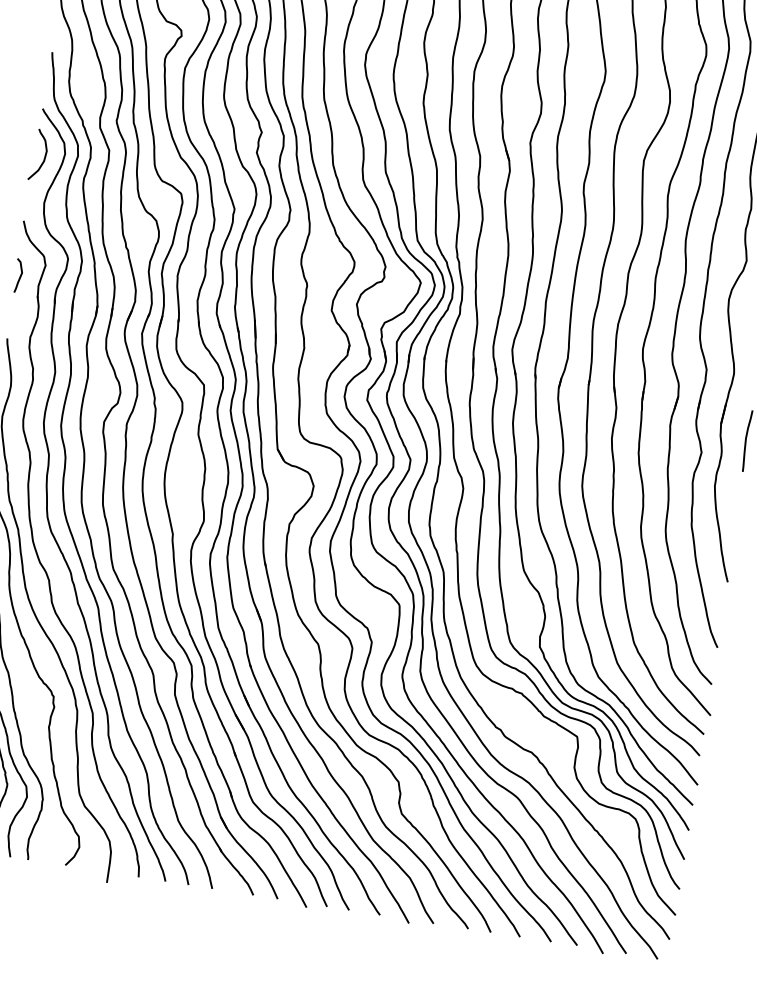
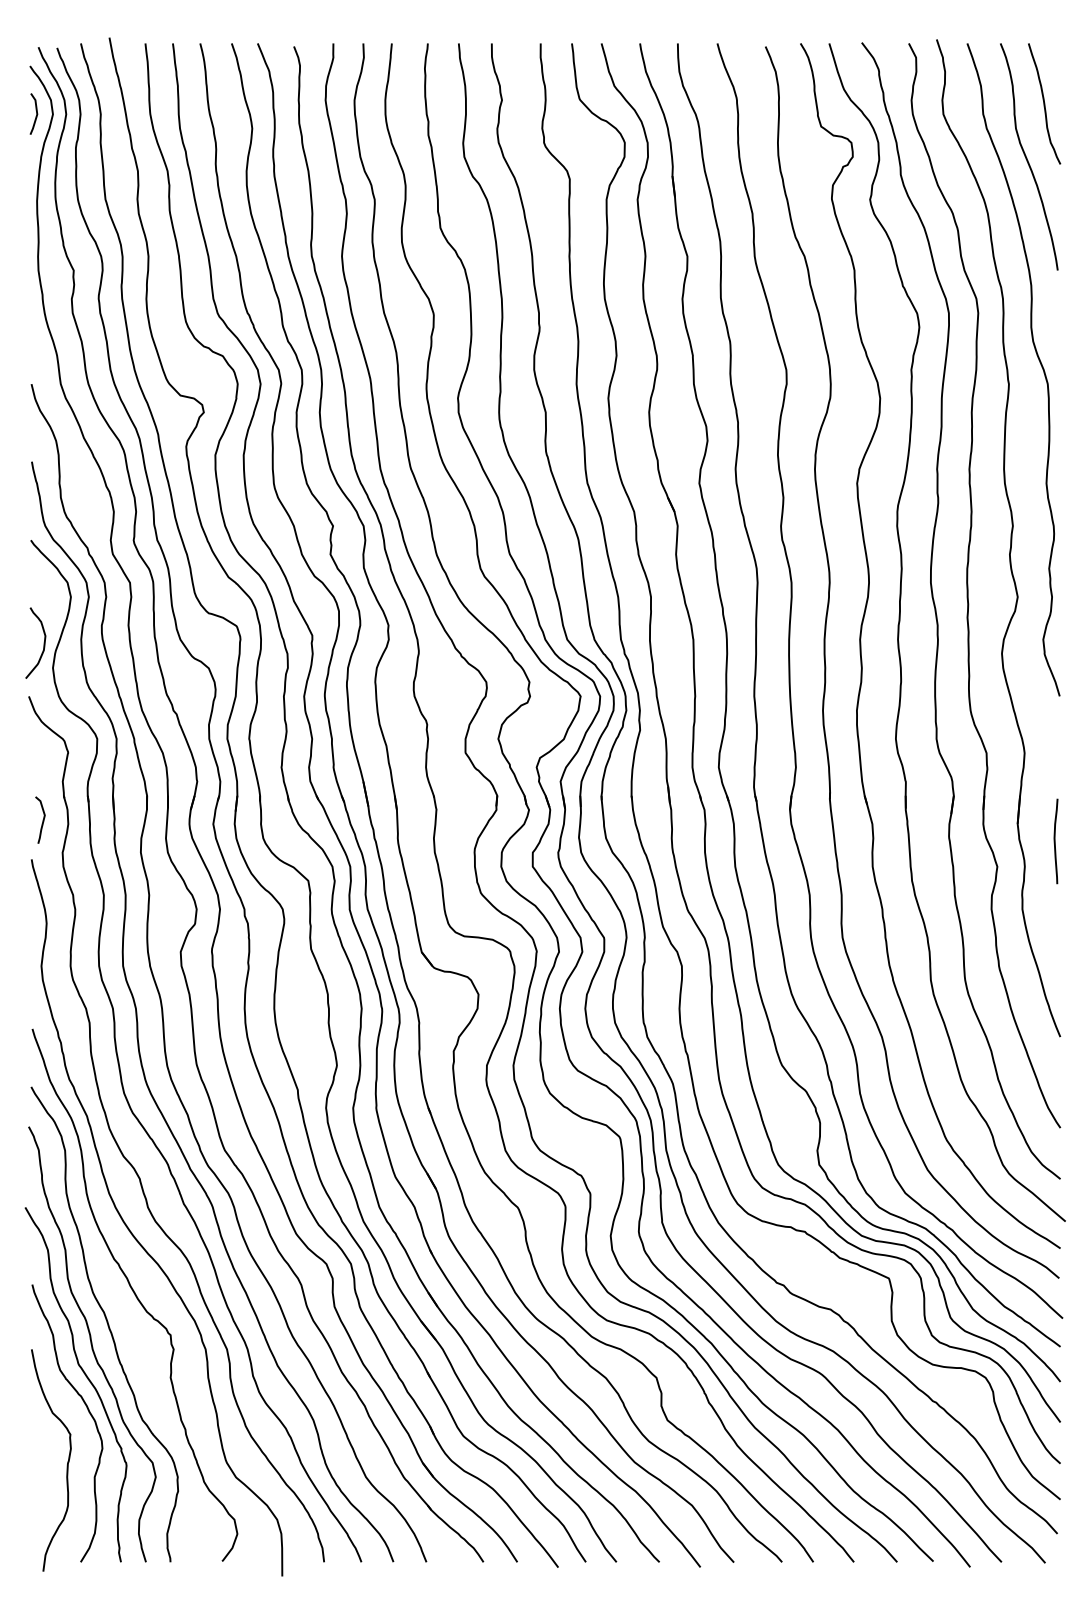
curve: (44, 155) -> (43, 642), moved
curve: (19, 275) -> (42, 819), moved

